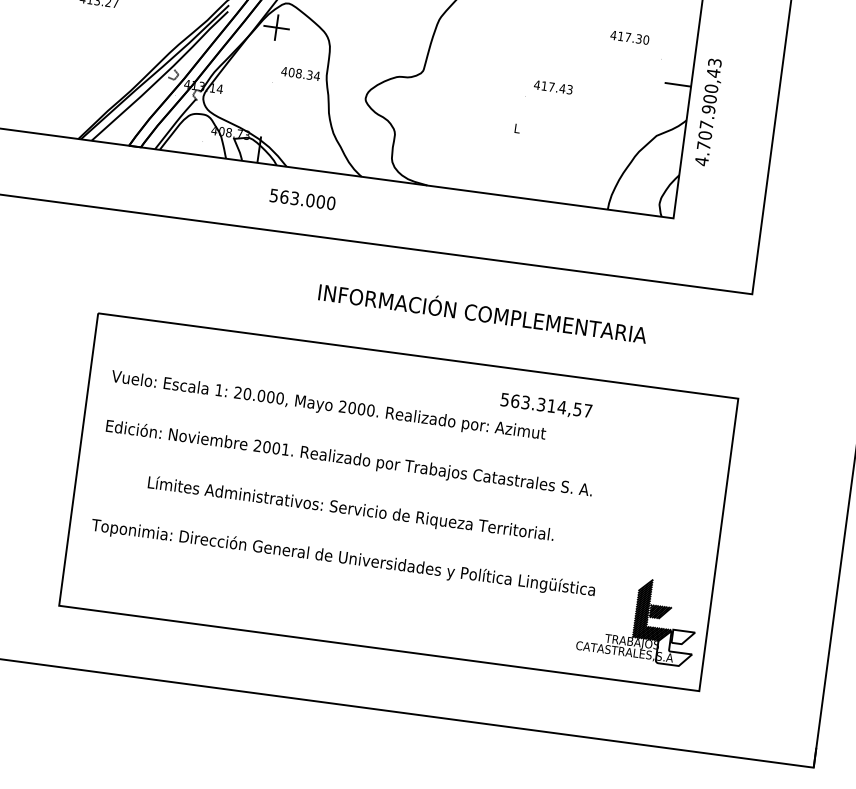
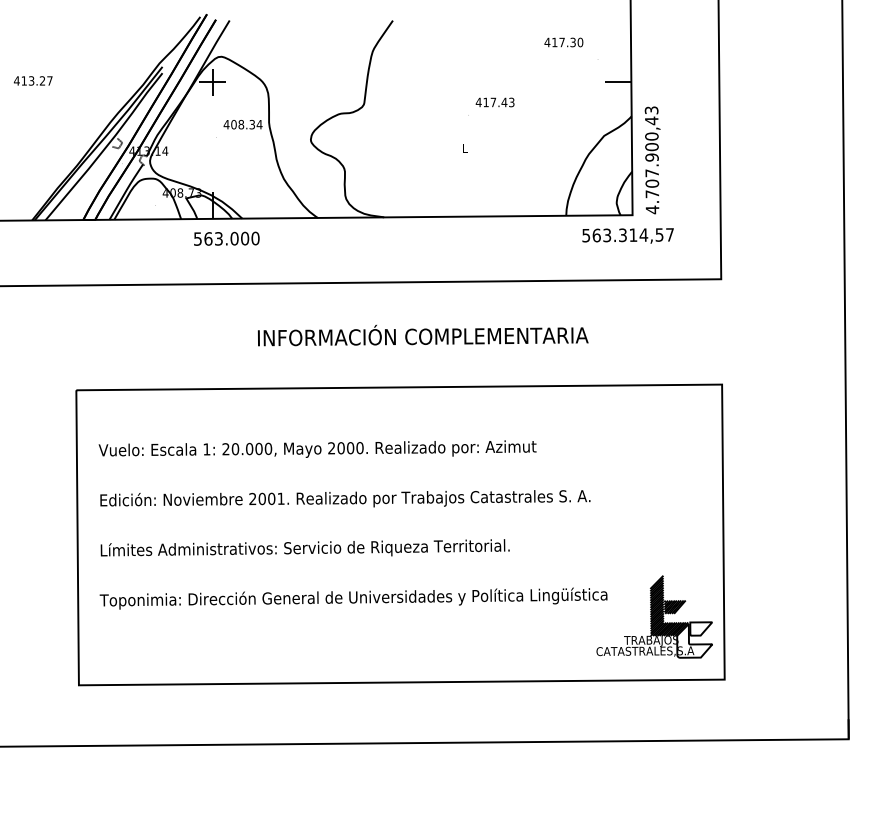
text: (708, 112) -> (652, 160), moved
text: (302, 199) -> (226, 238), moved
text: (483, 312) -> (423, 335), moved
text: (545, 405) -> (627, 235), moved
text: (350, 508) -> (304, 547), moved

